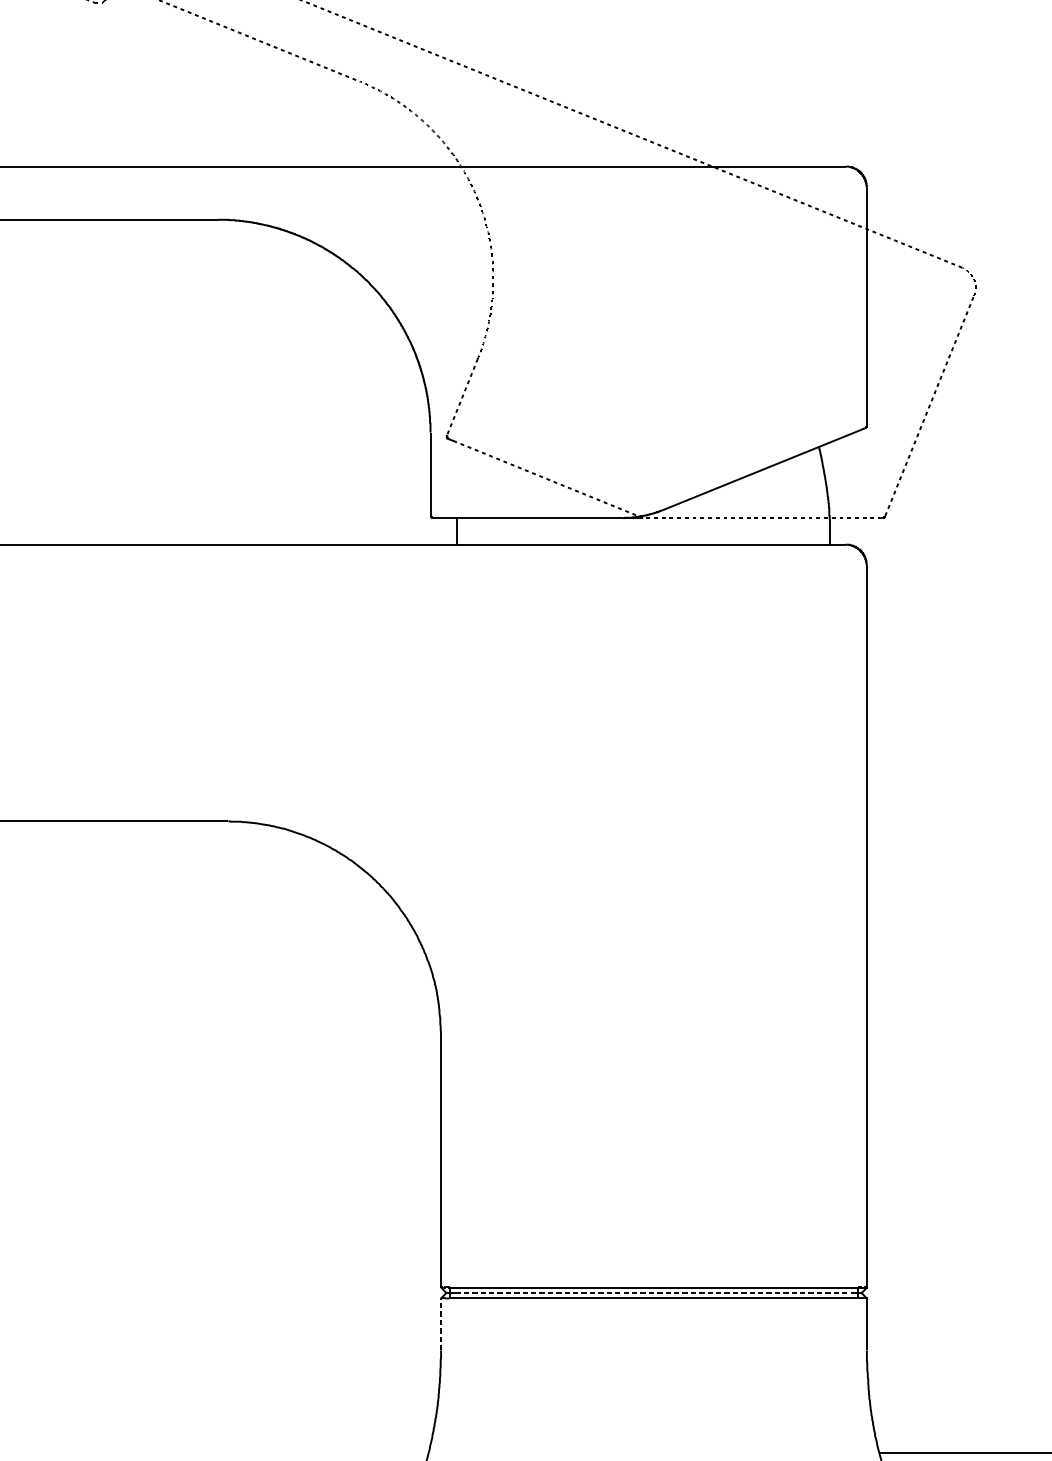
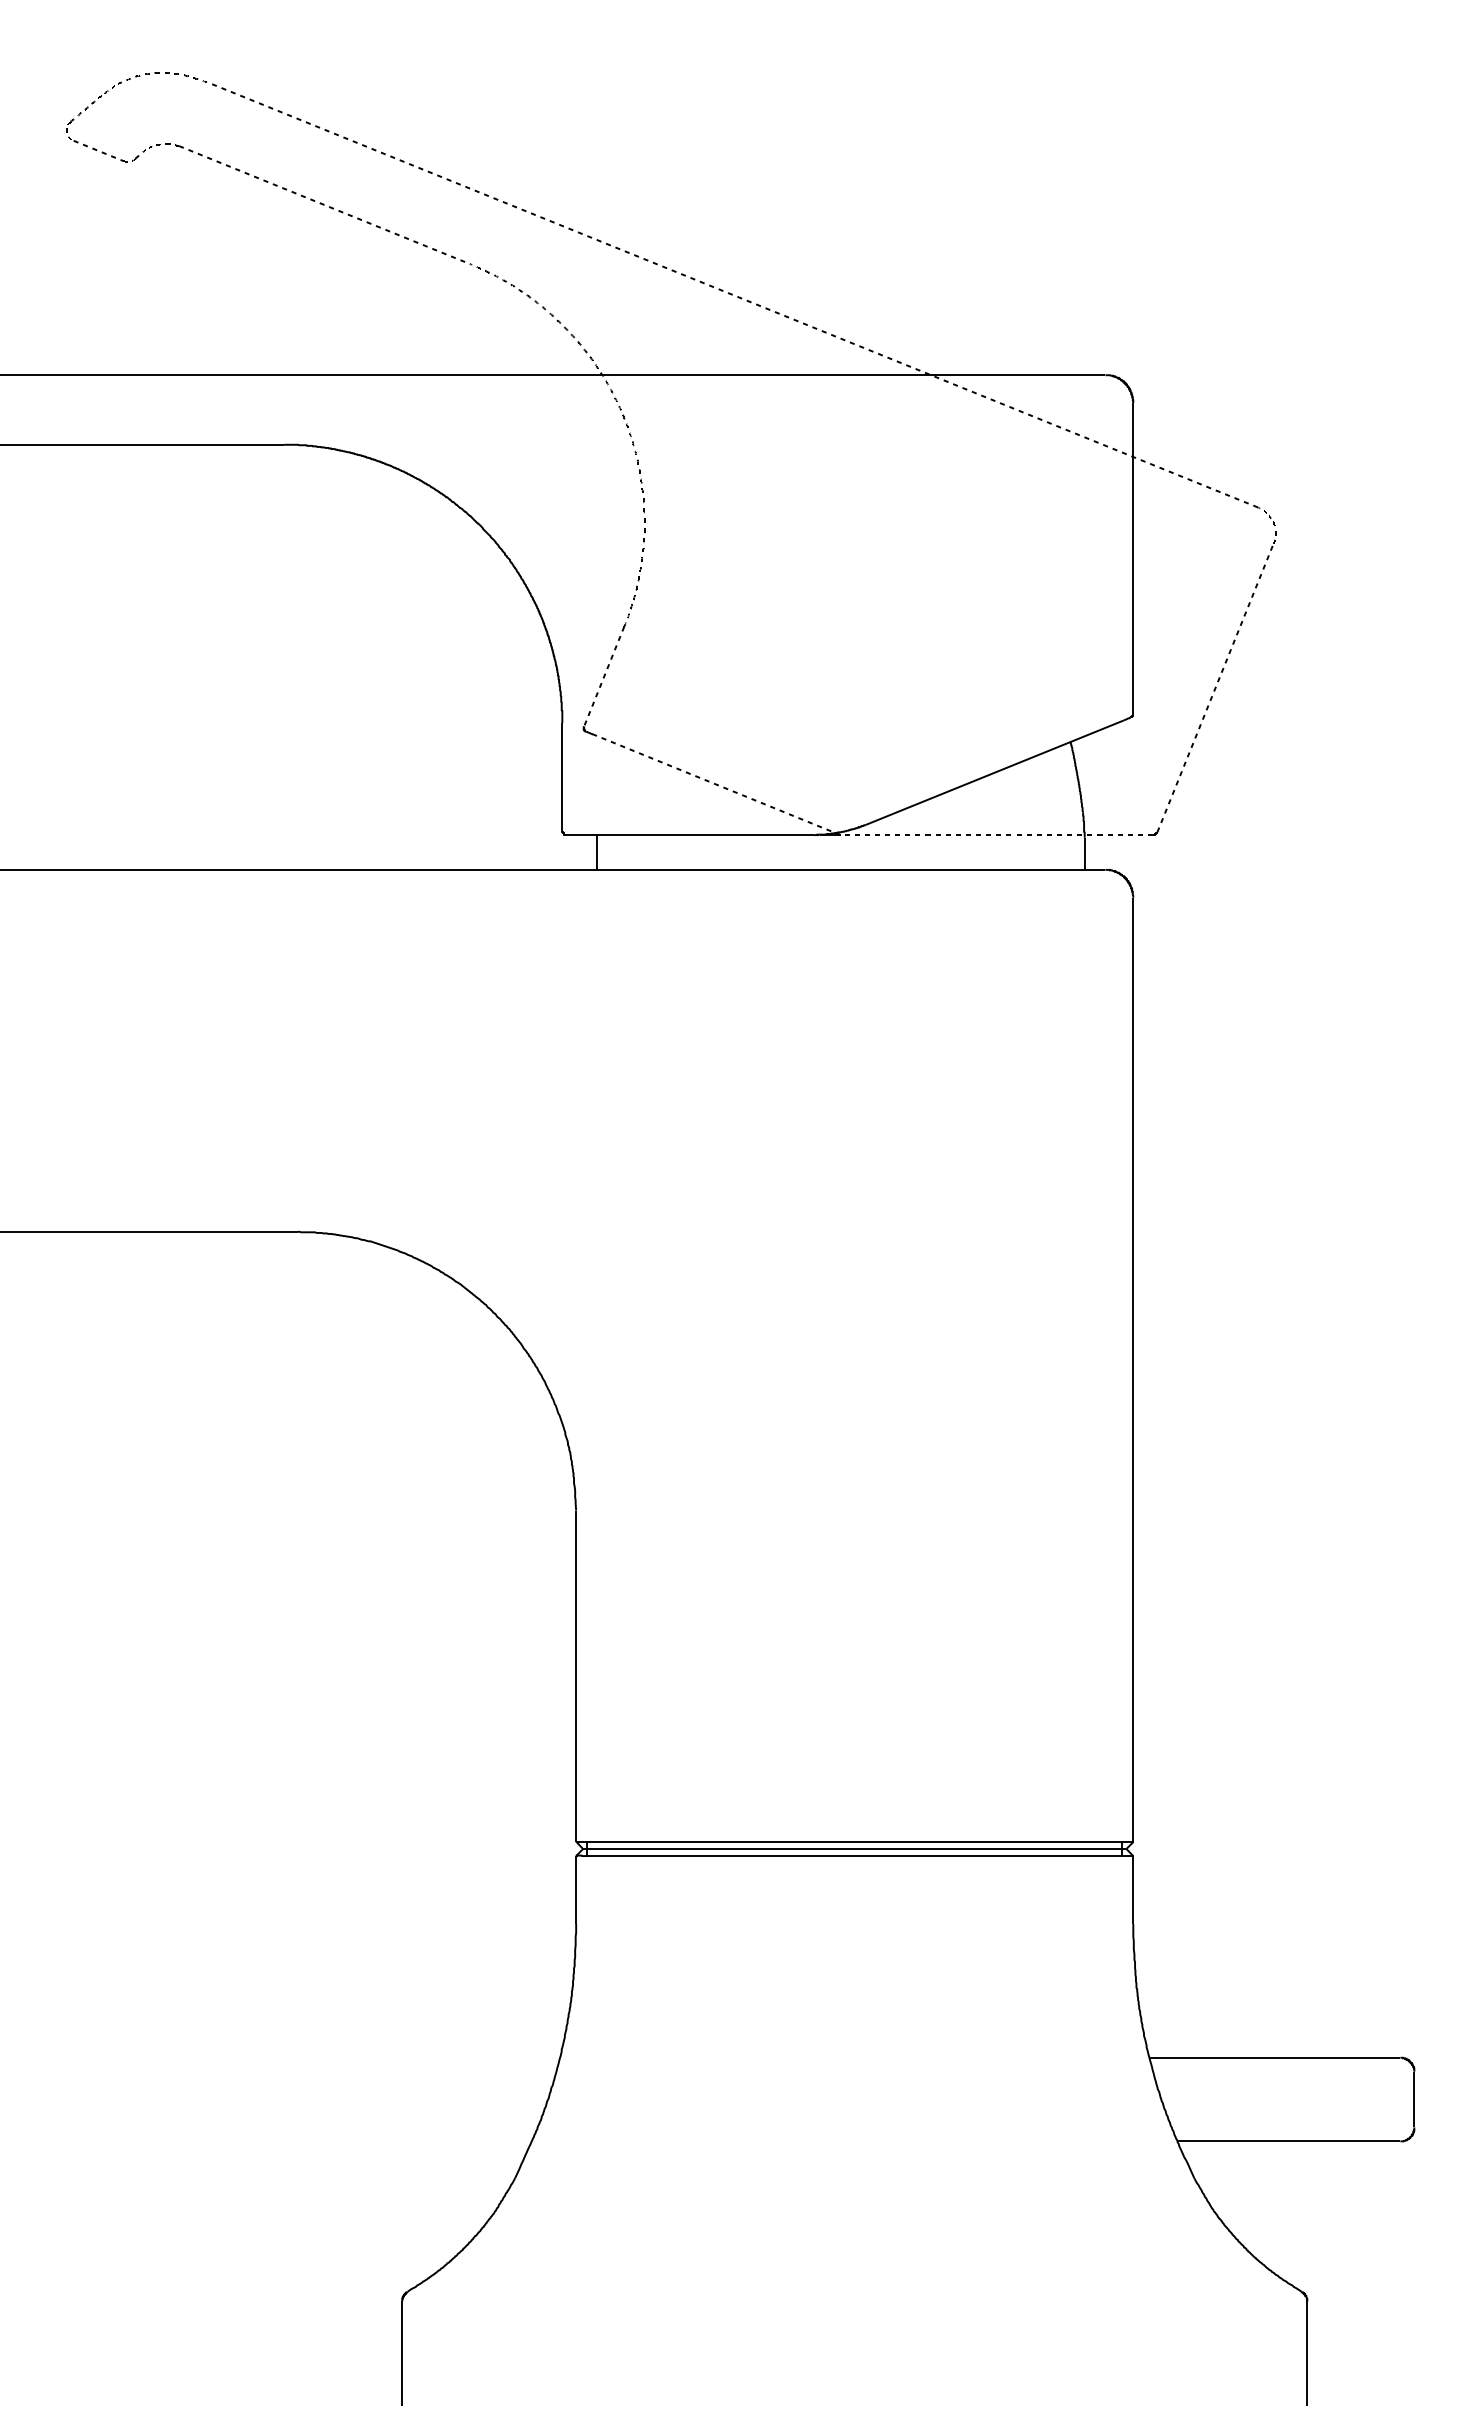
line: (655, 1293) -> (856, 1849), dashed -> solid
line: (441, 1324) -> (576, 1890), dashed -> solid

